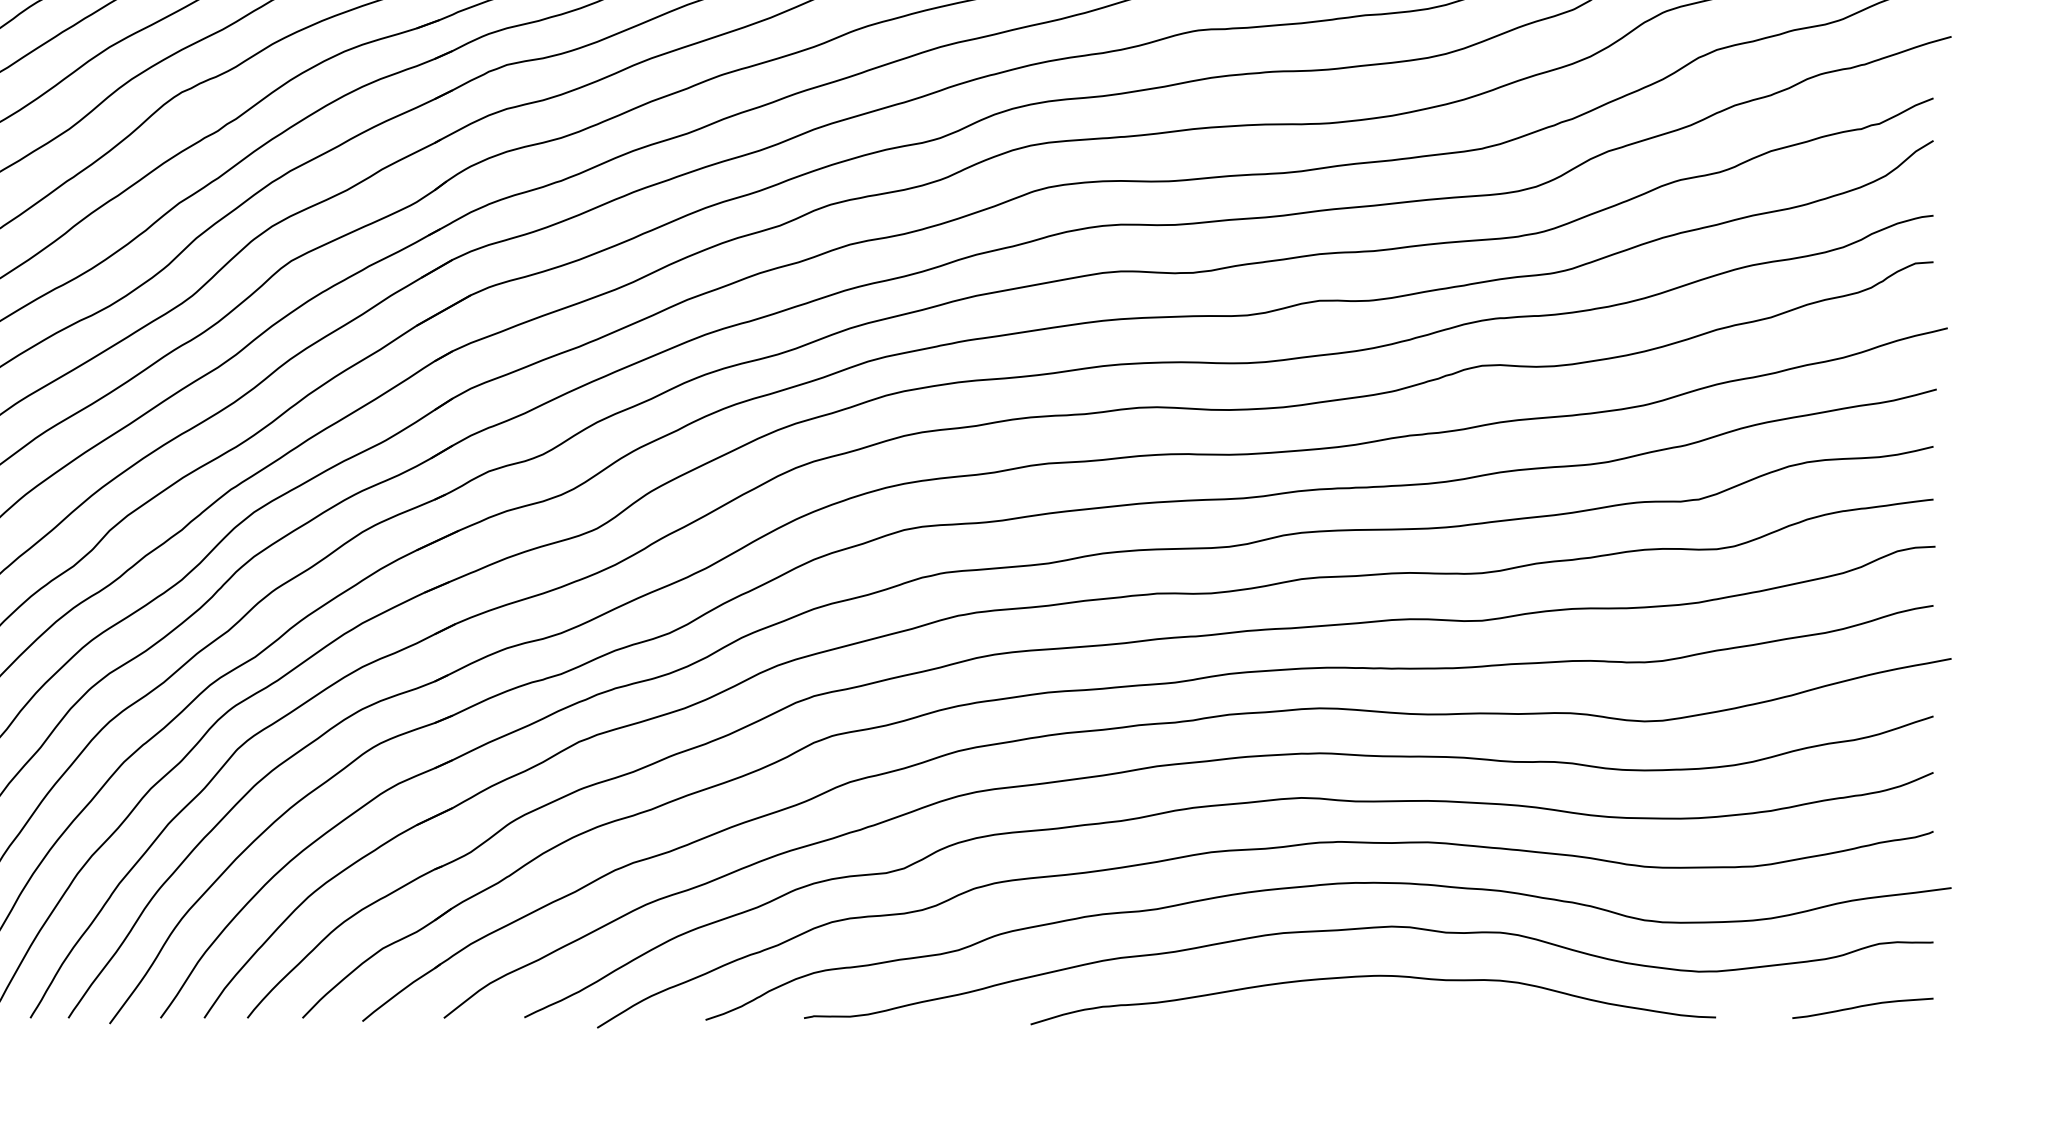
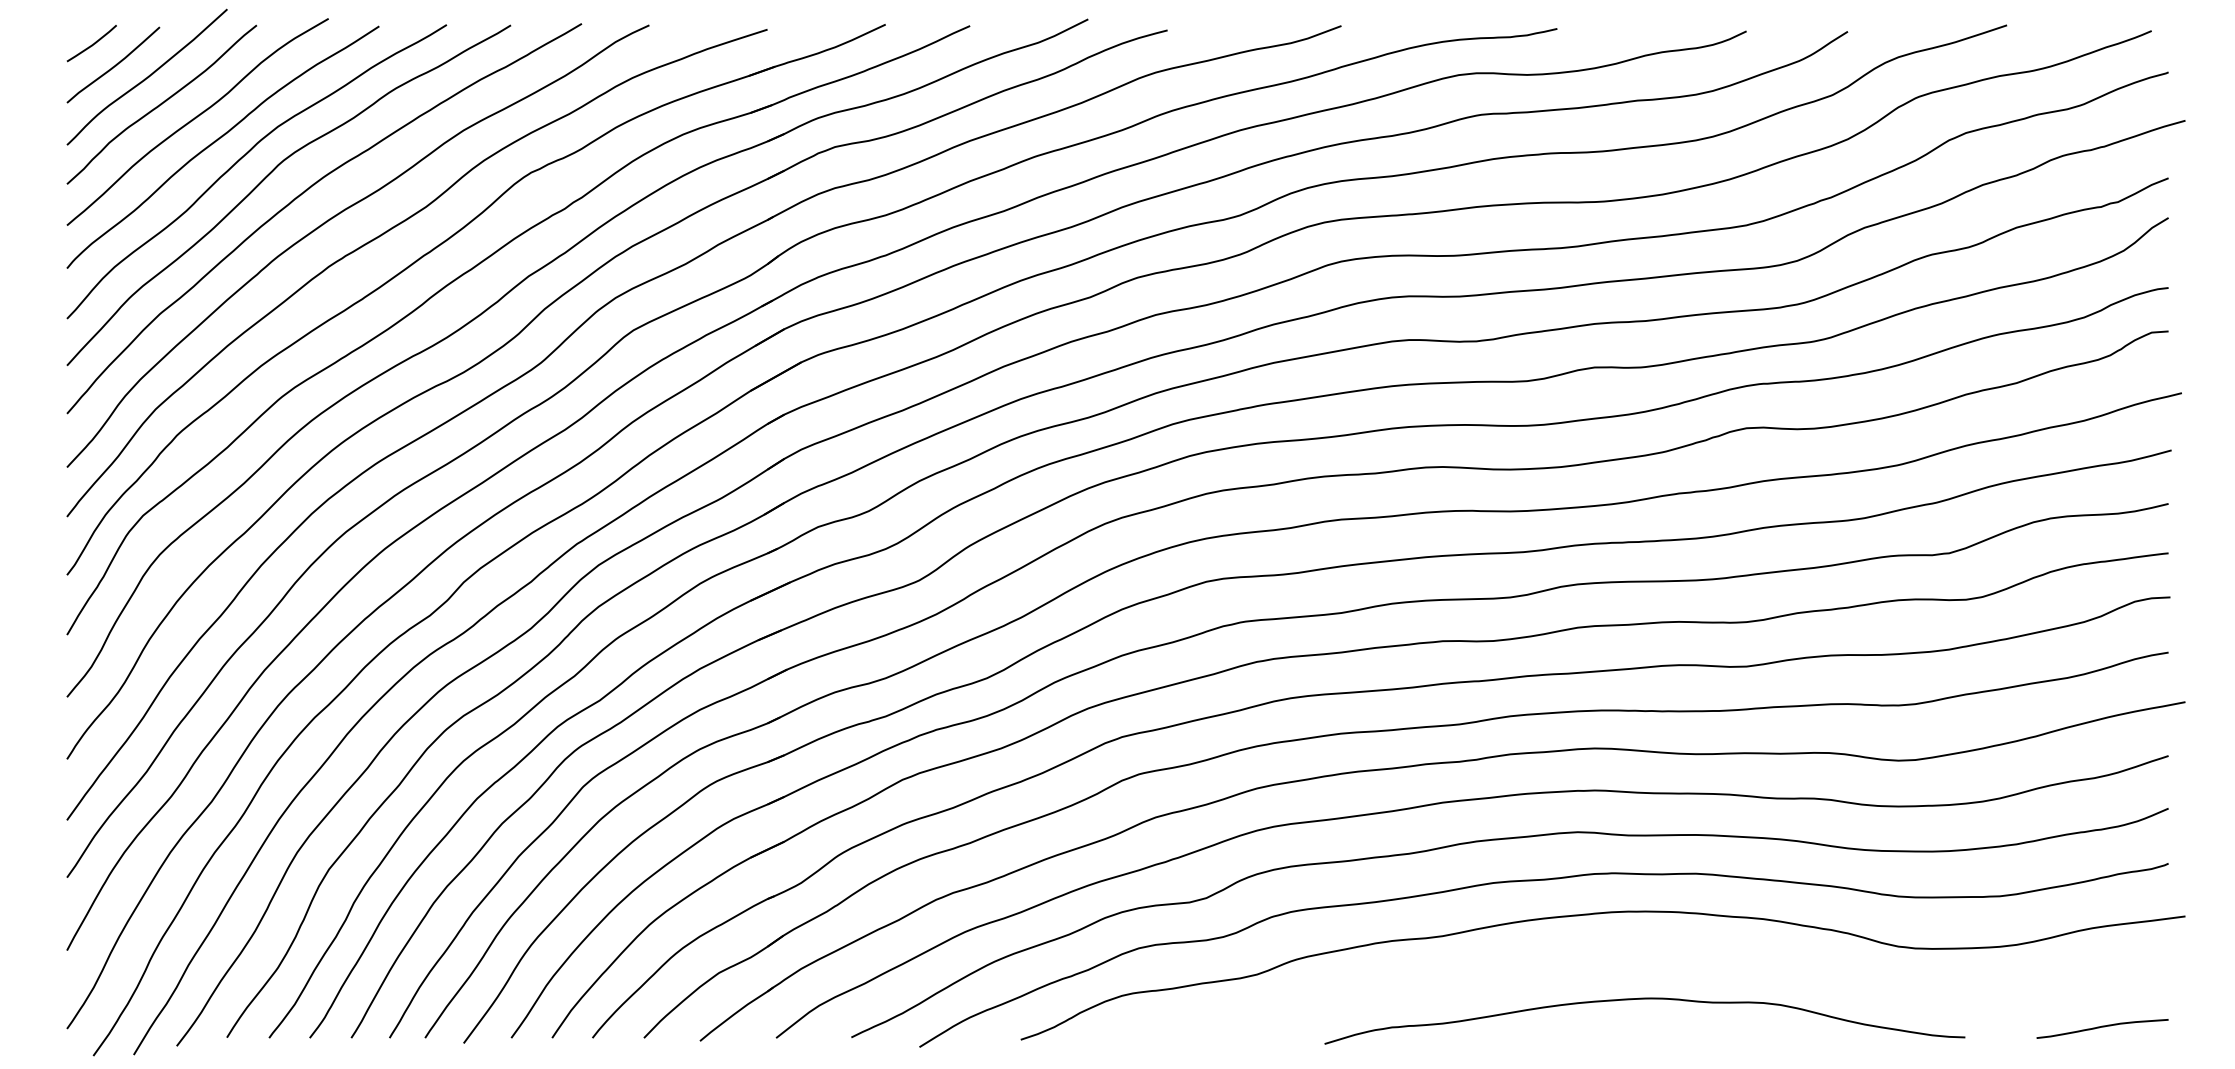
curve: (1362, 929) -> (1634, 955), removed

